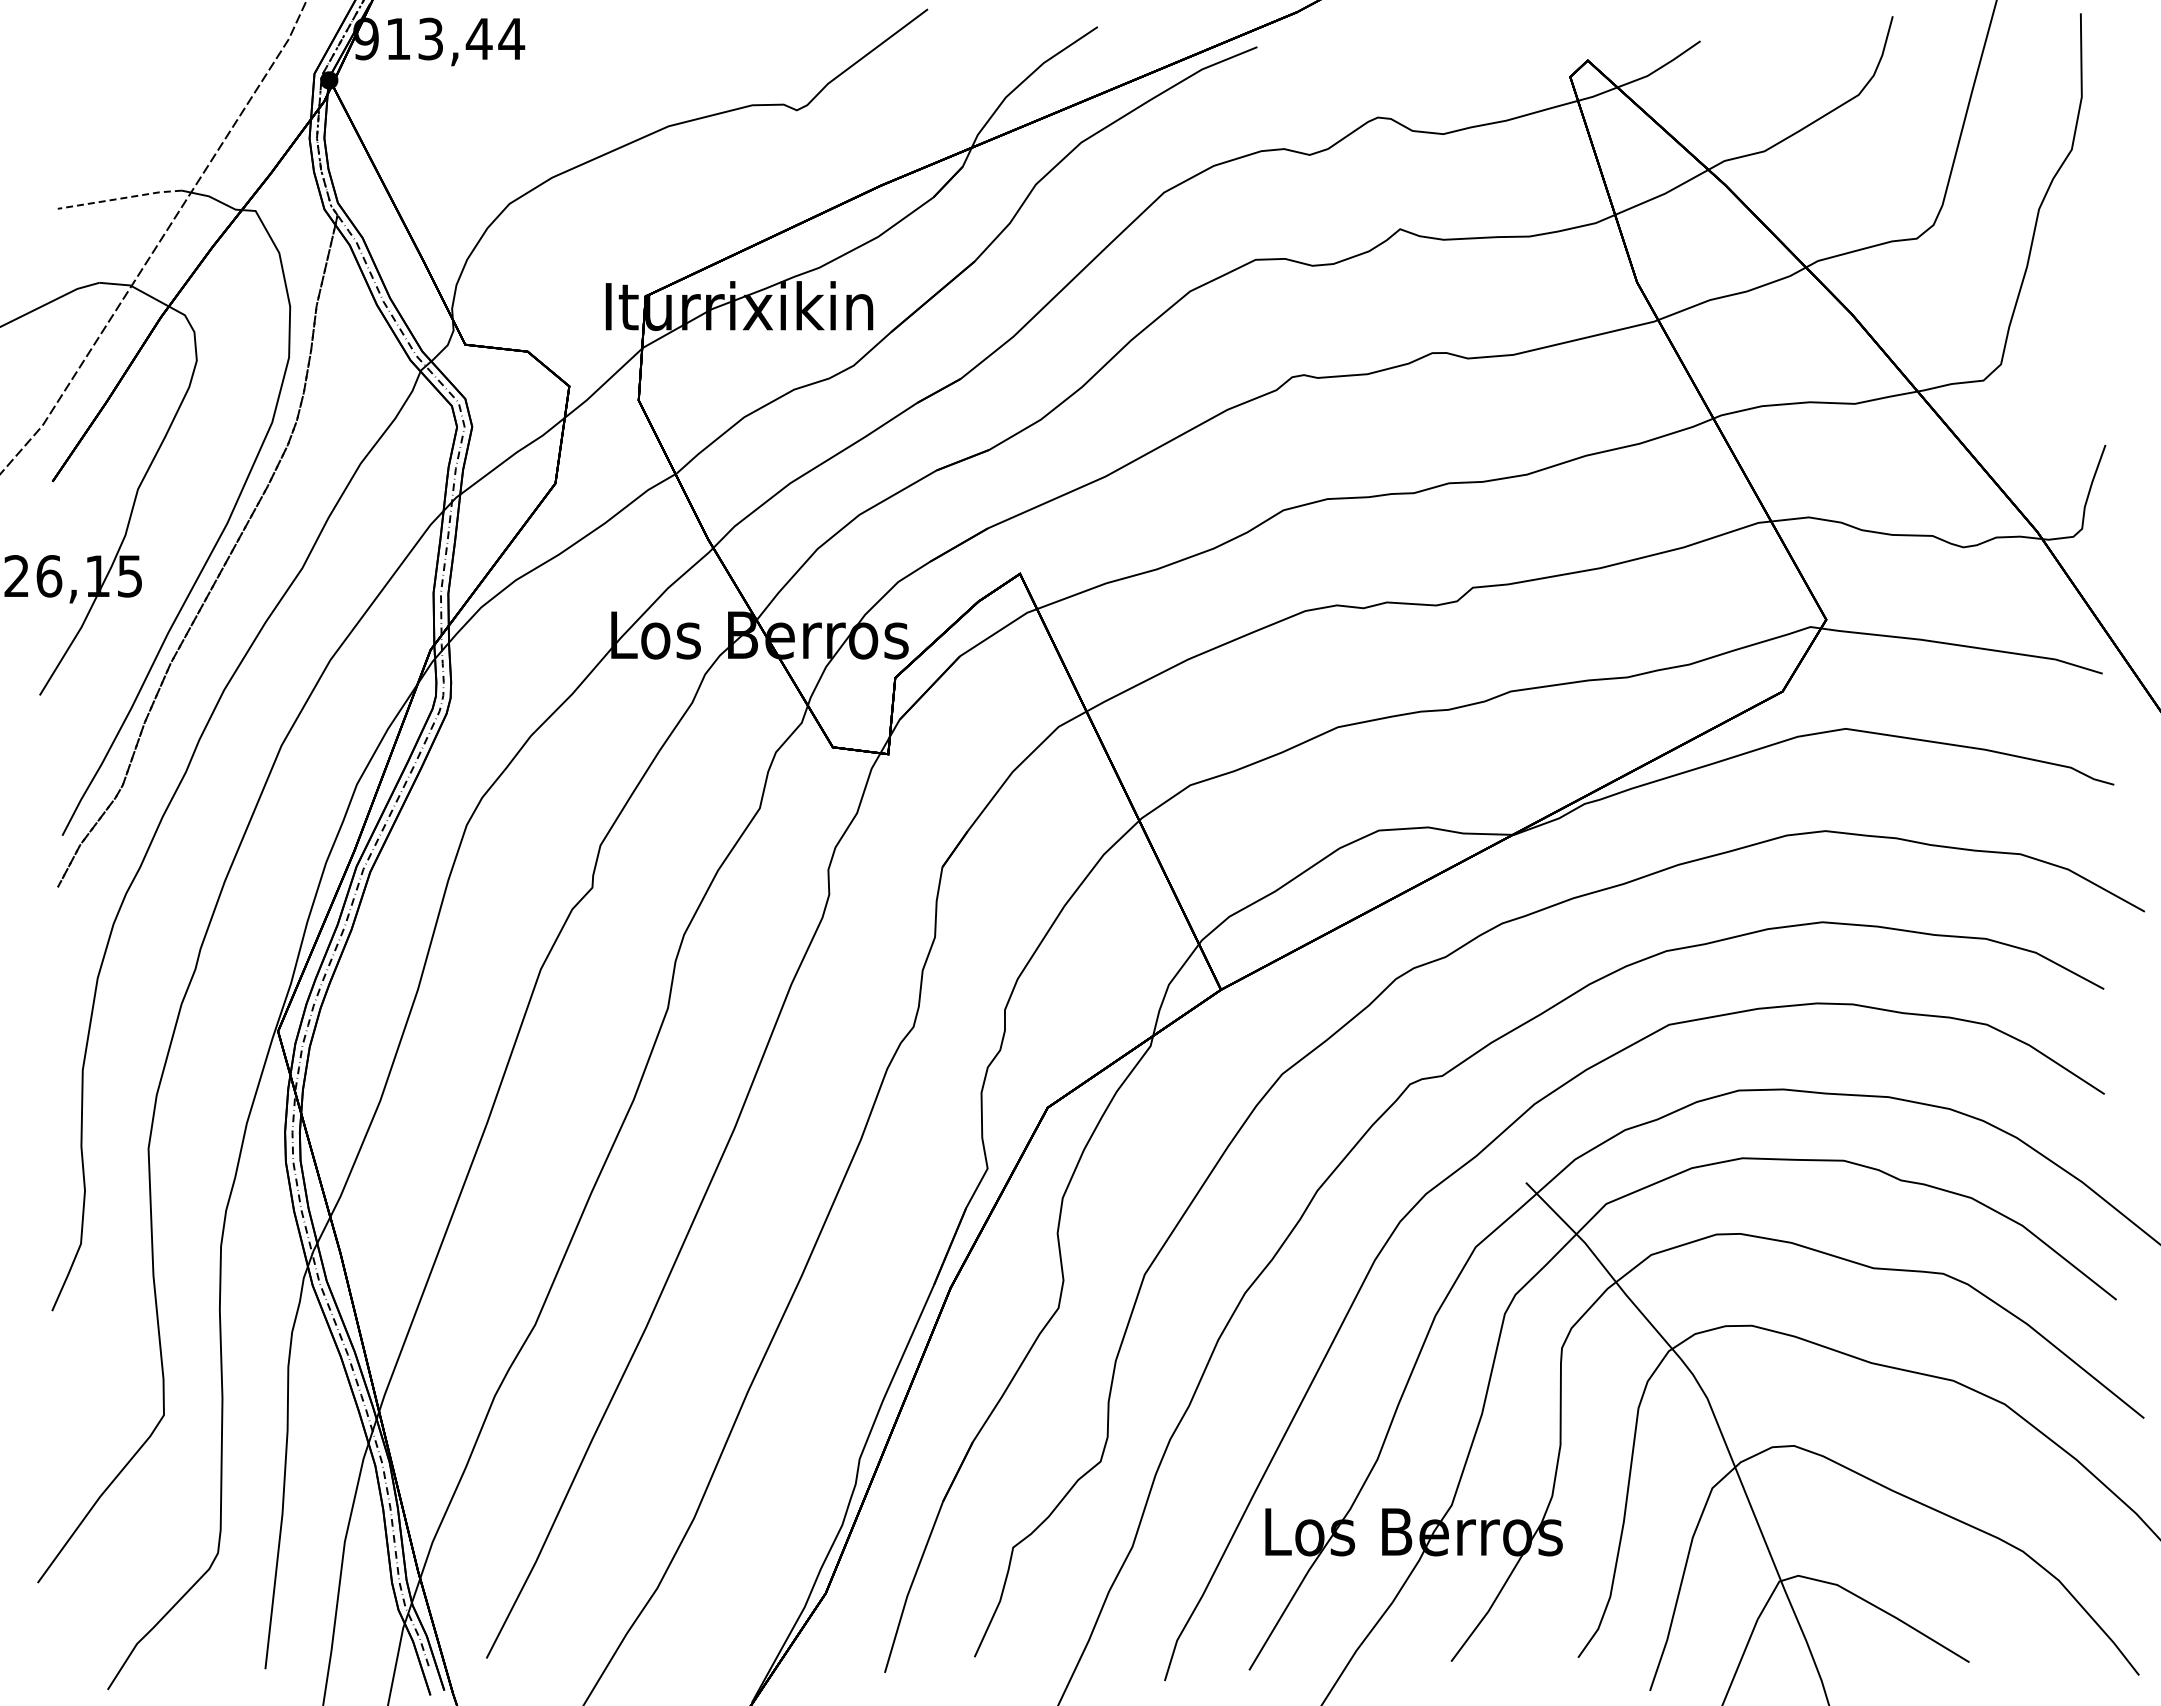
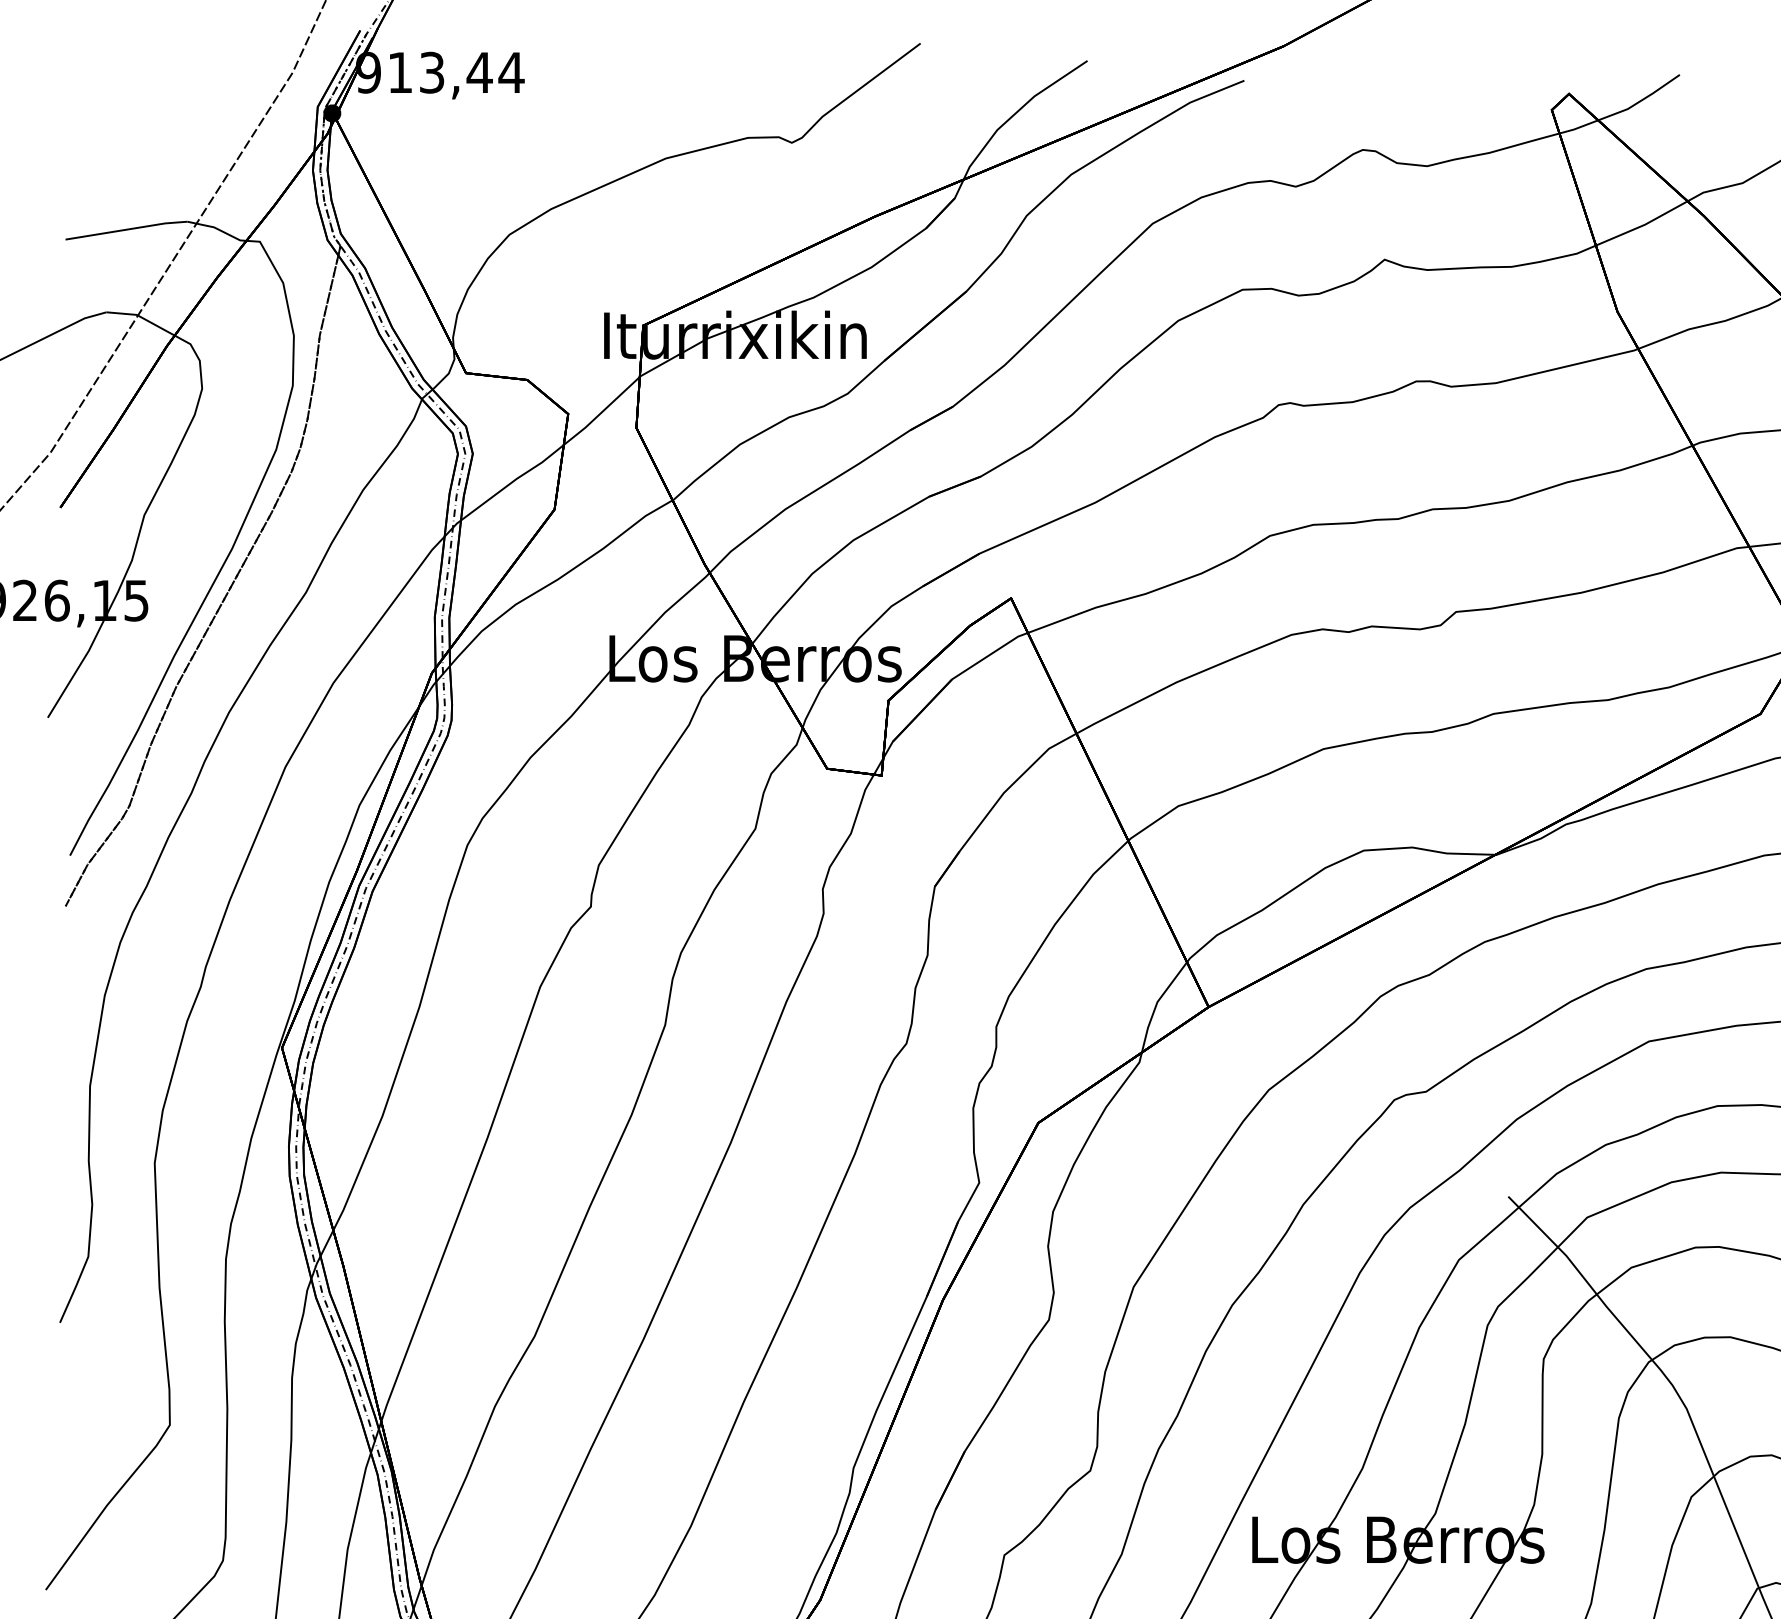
line: (119, 198) -> (126, 229), dashed -> solid

